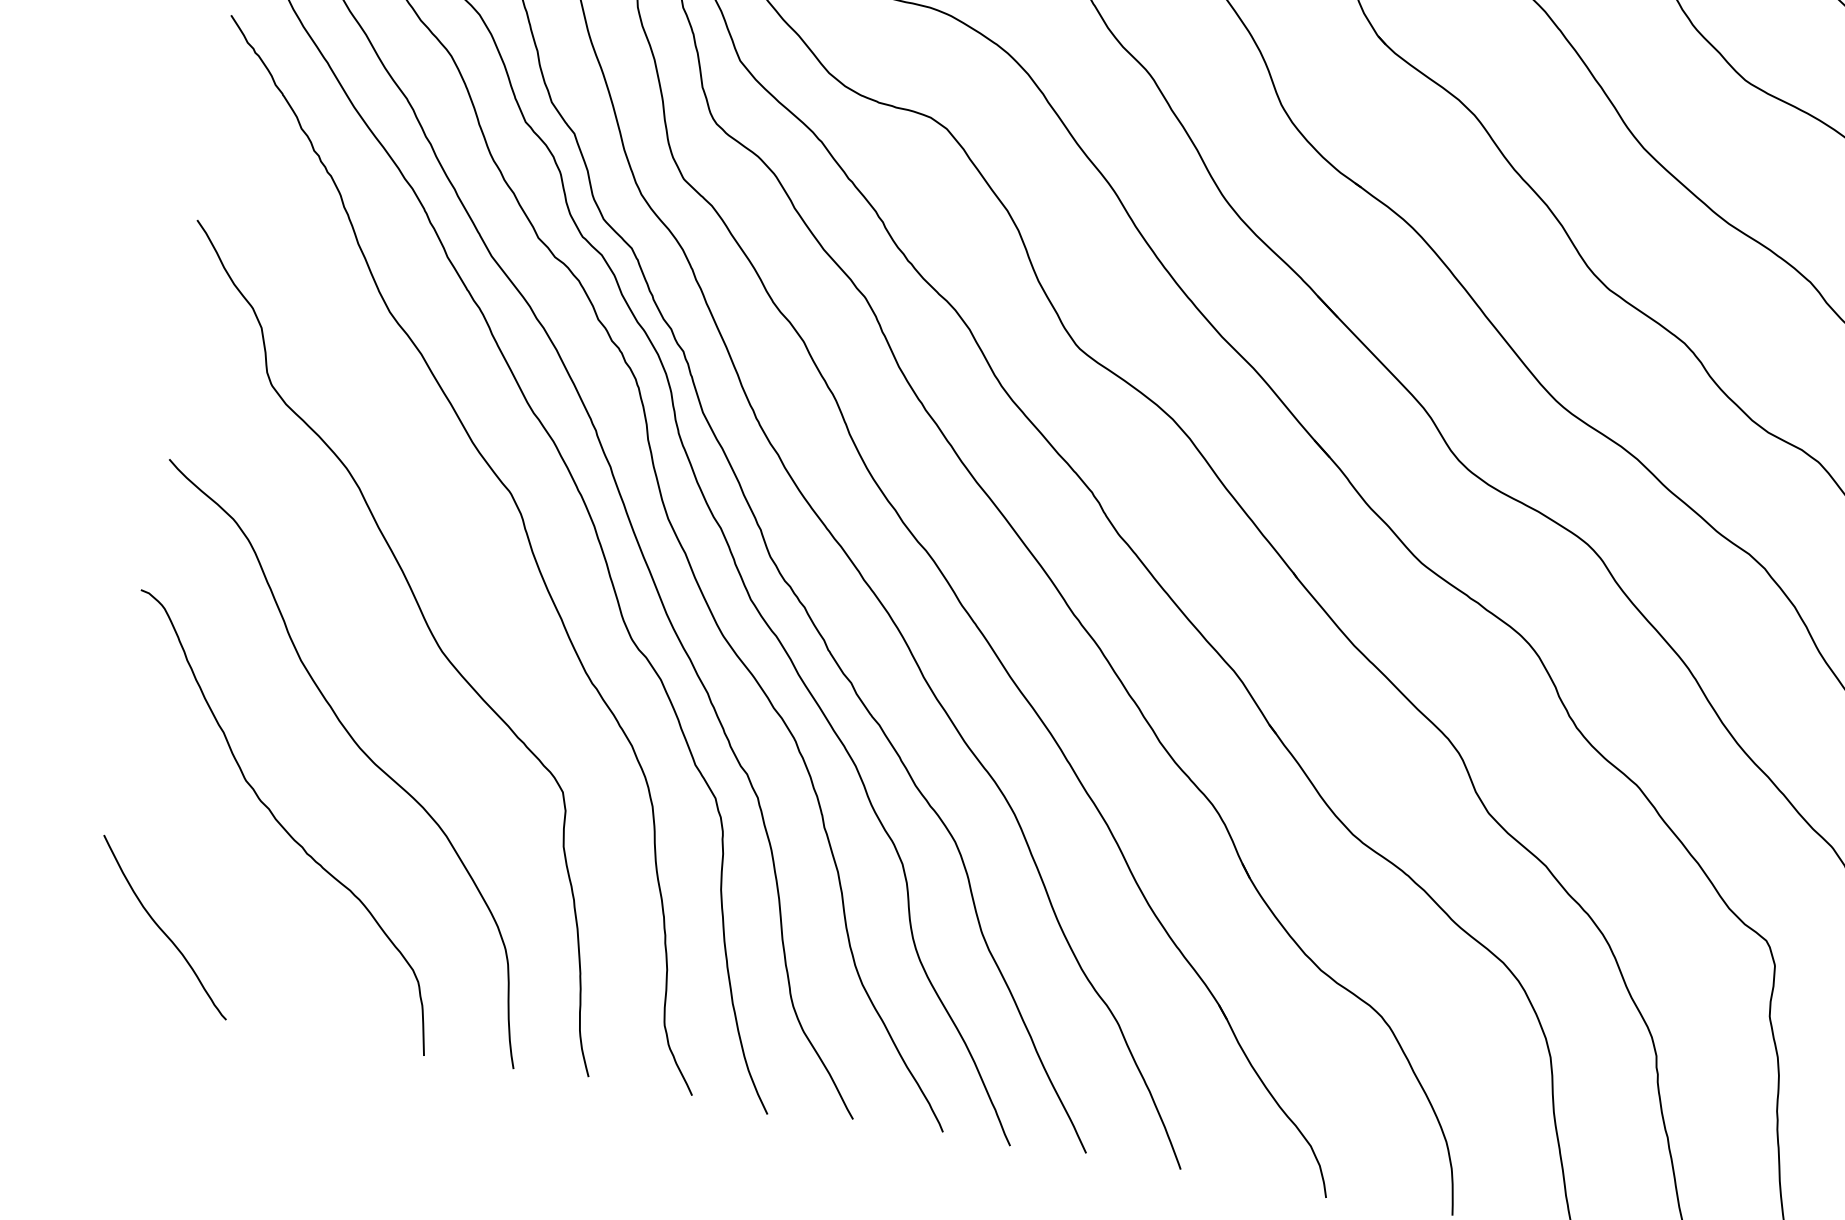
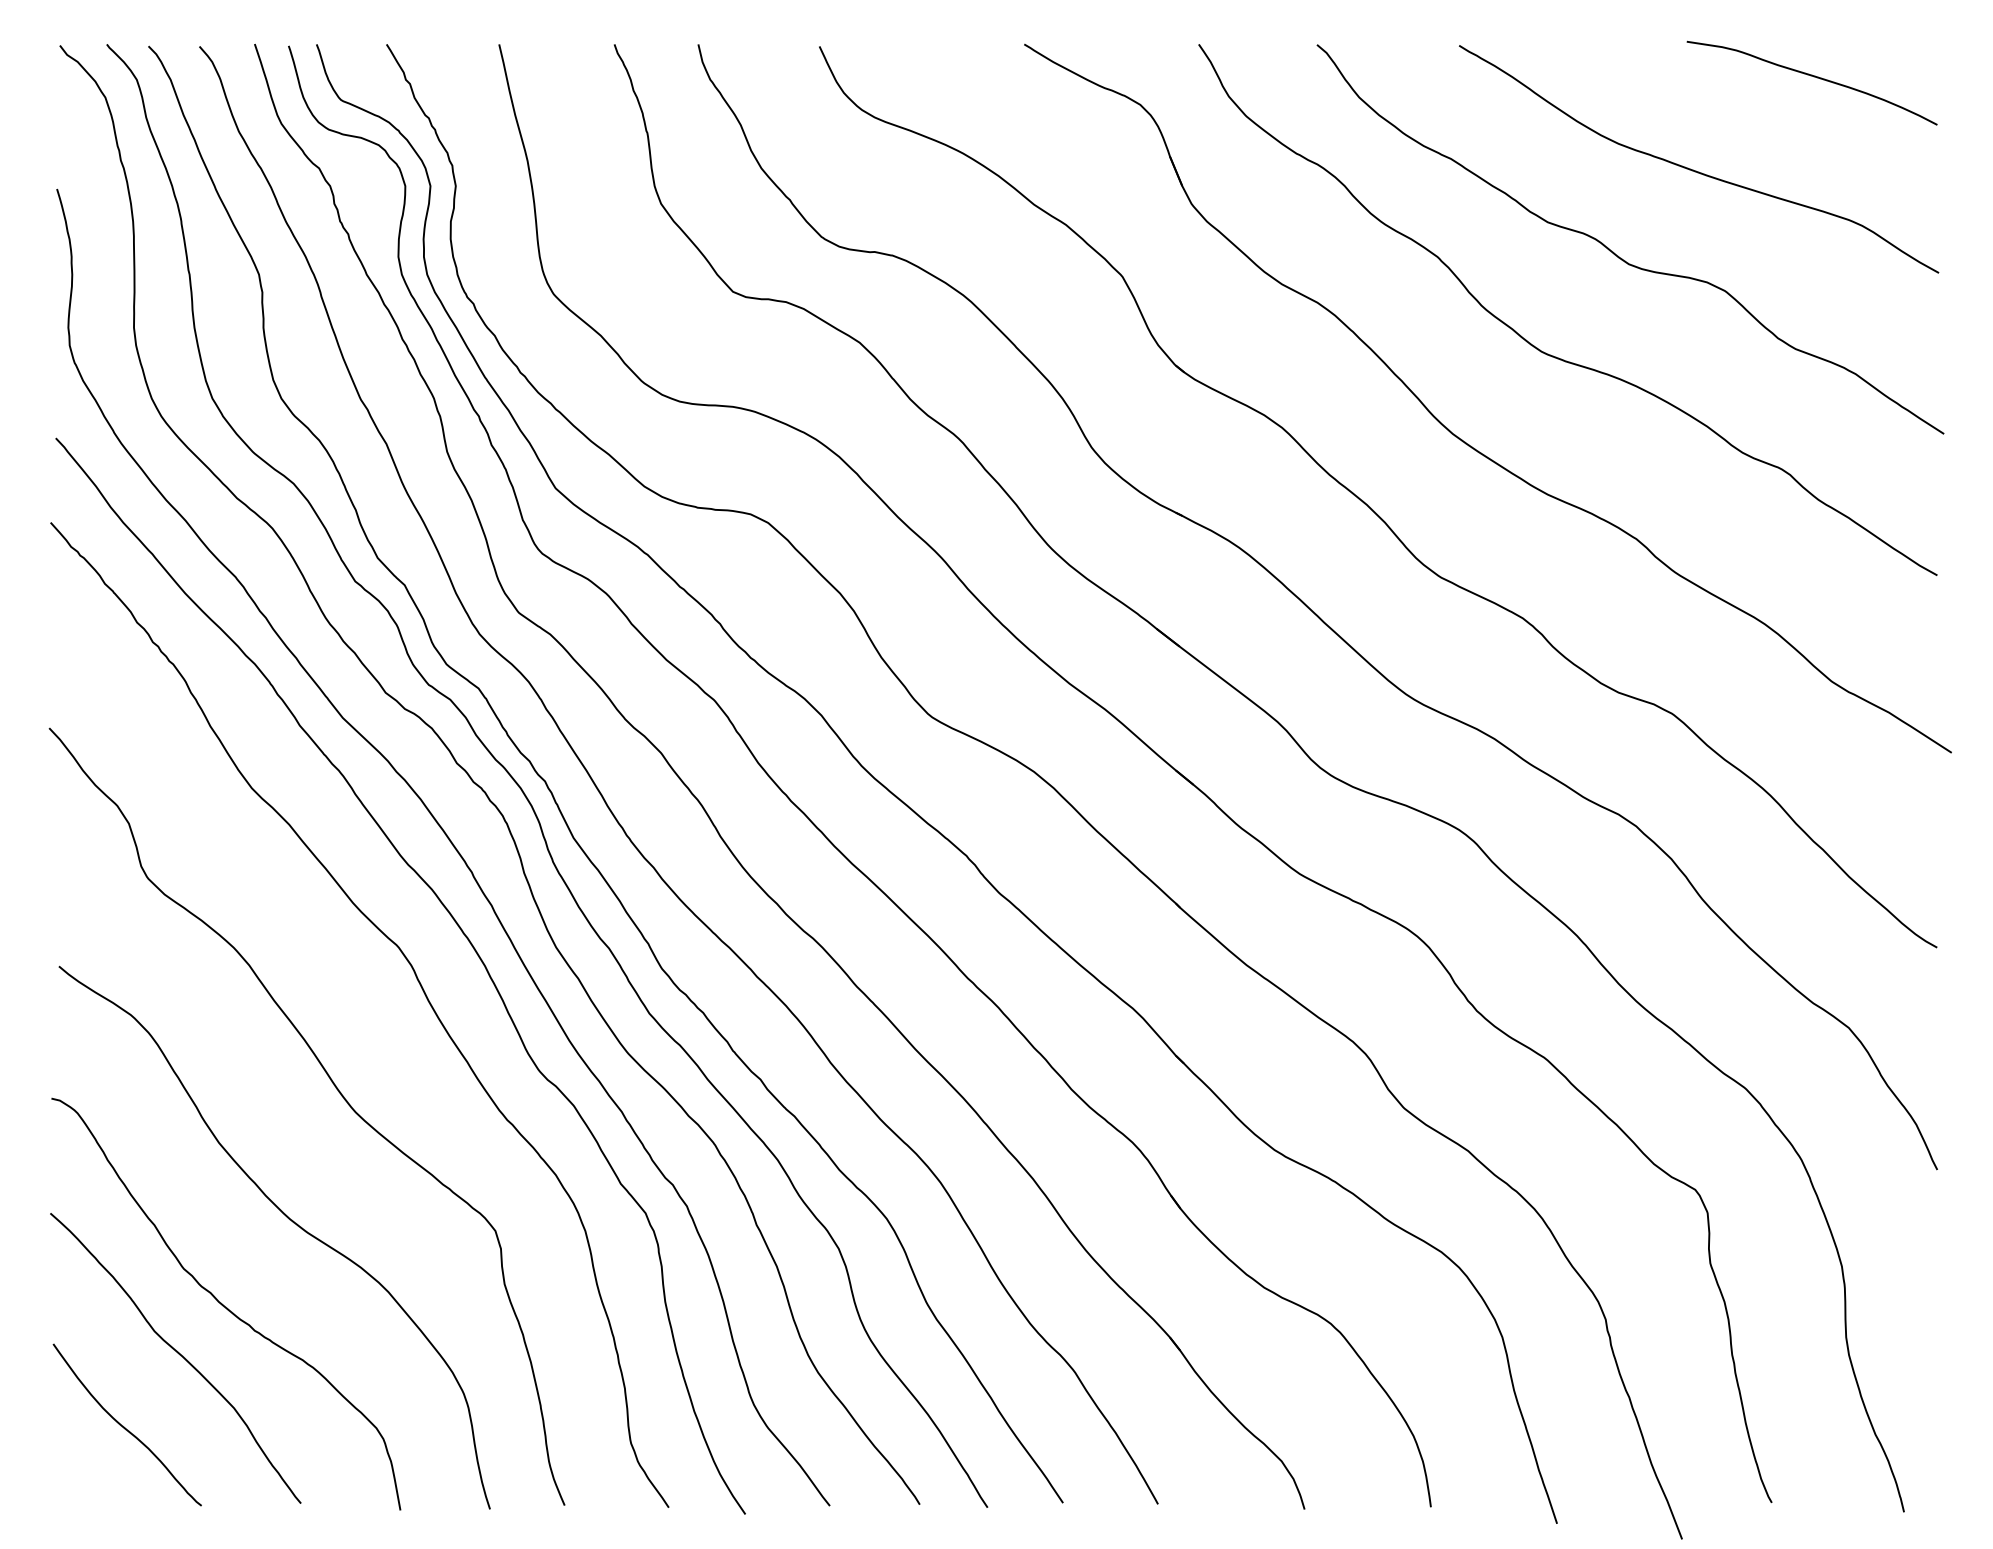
curve: (227, 865) -> (178, 1354), added

